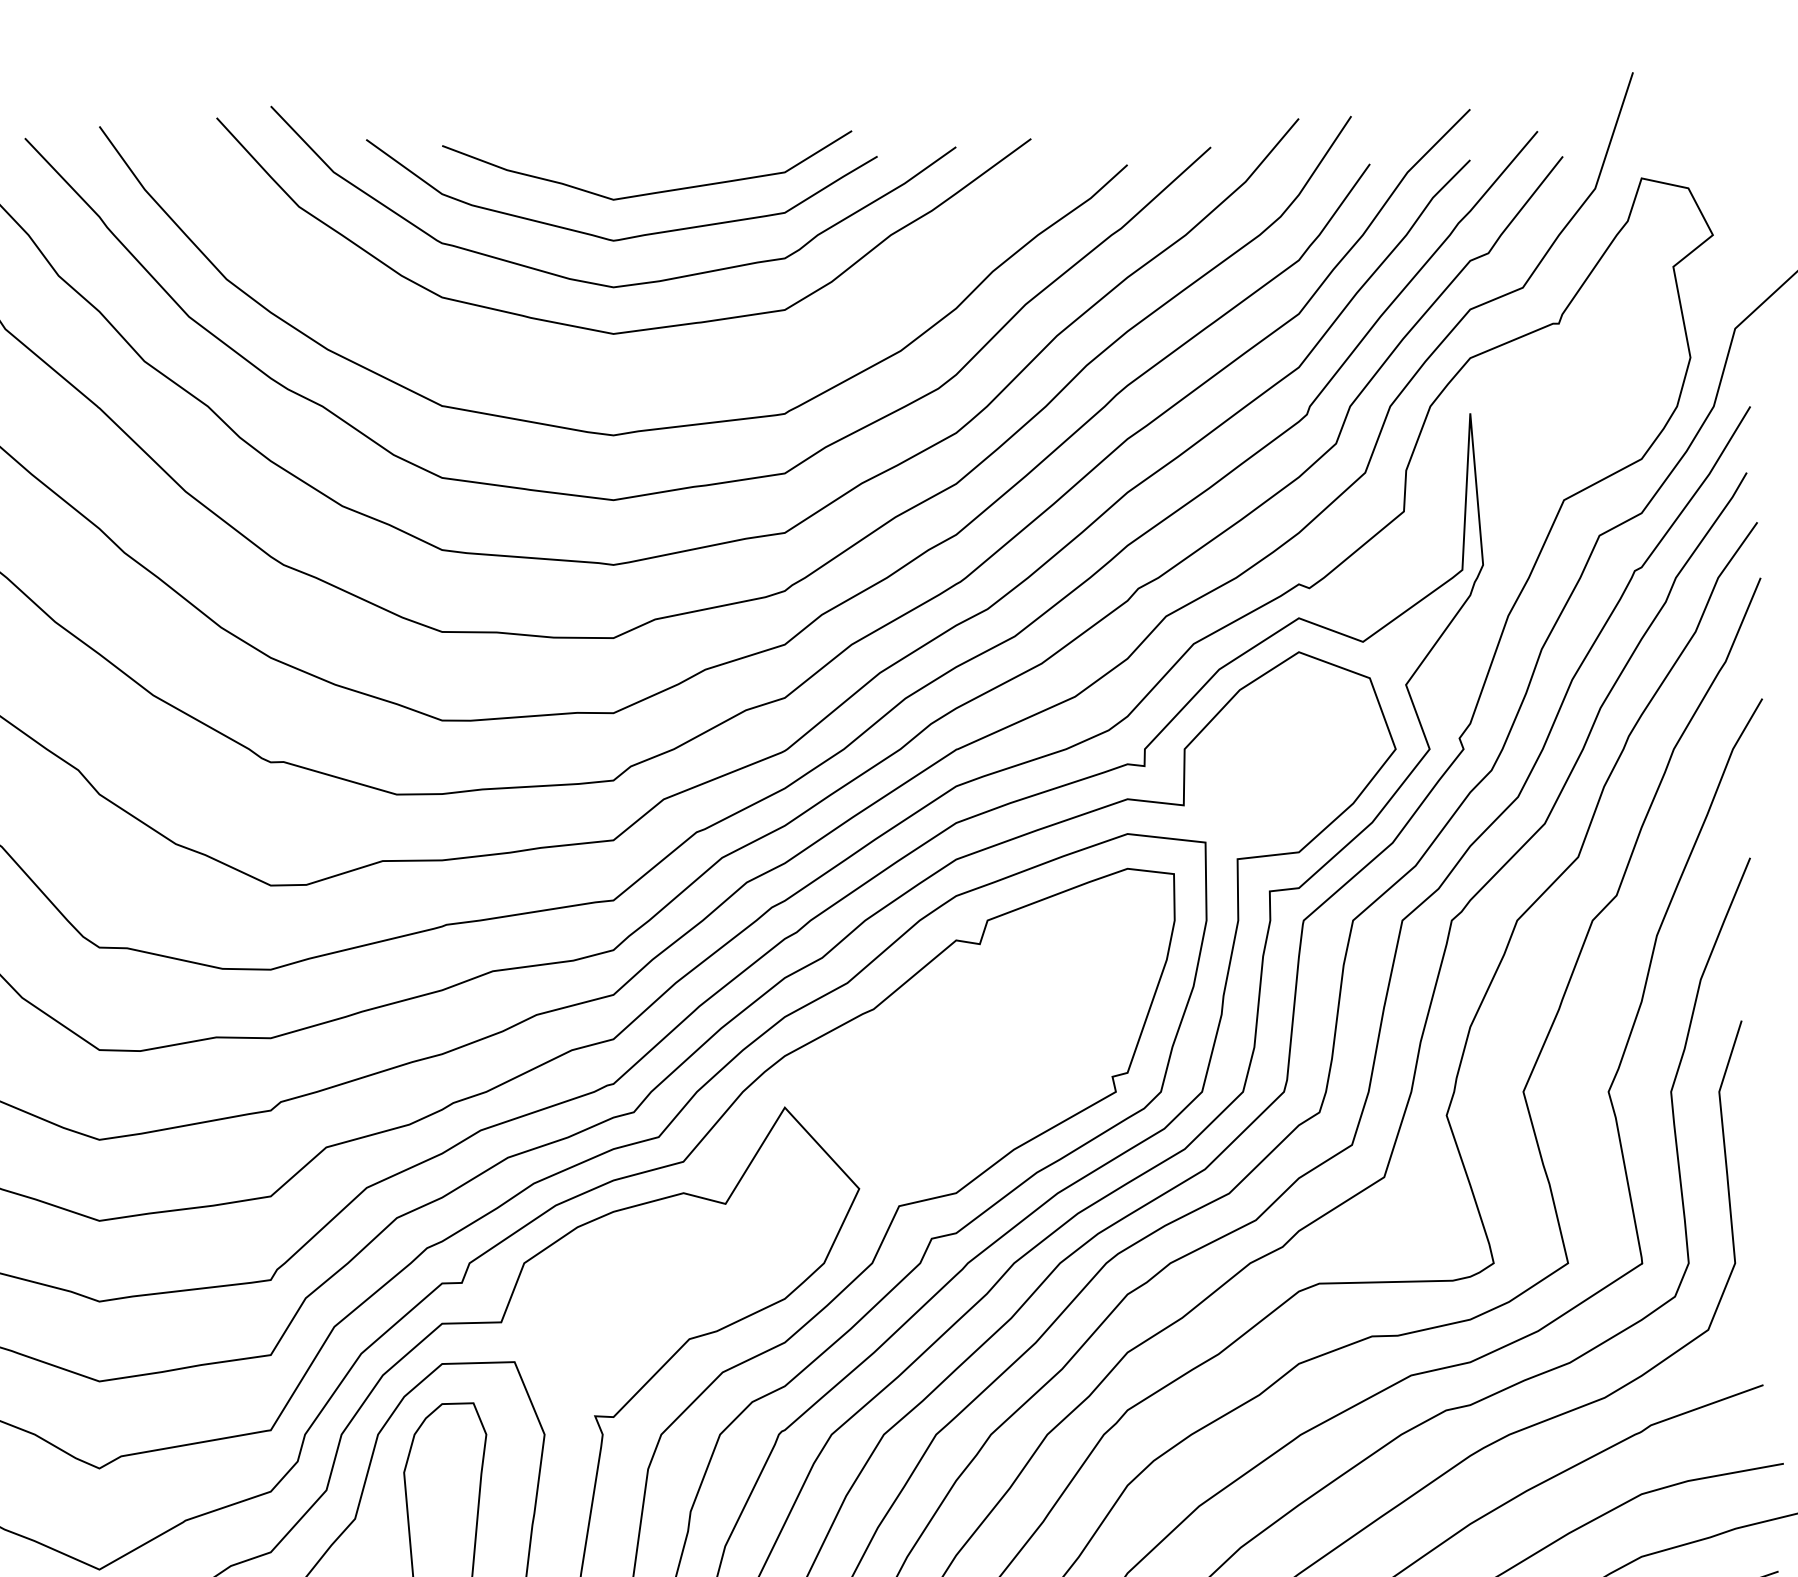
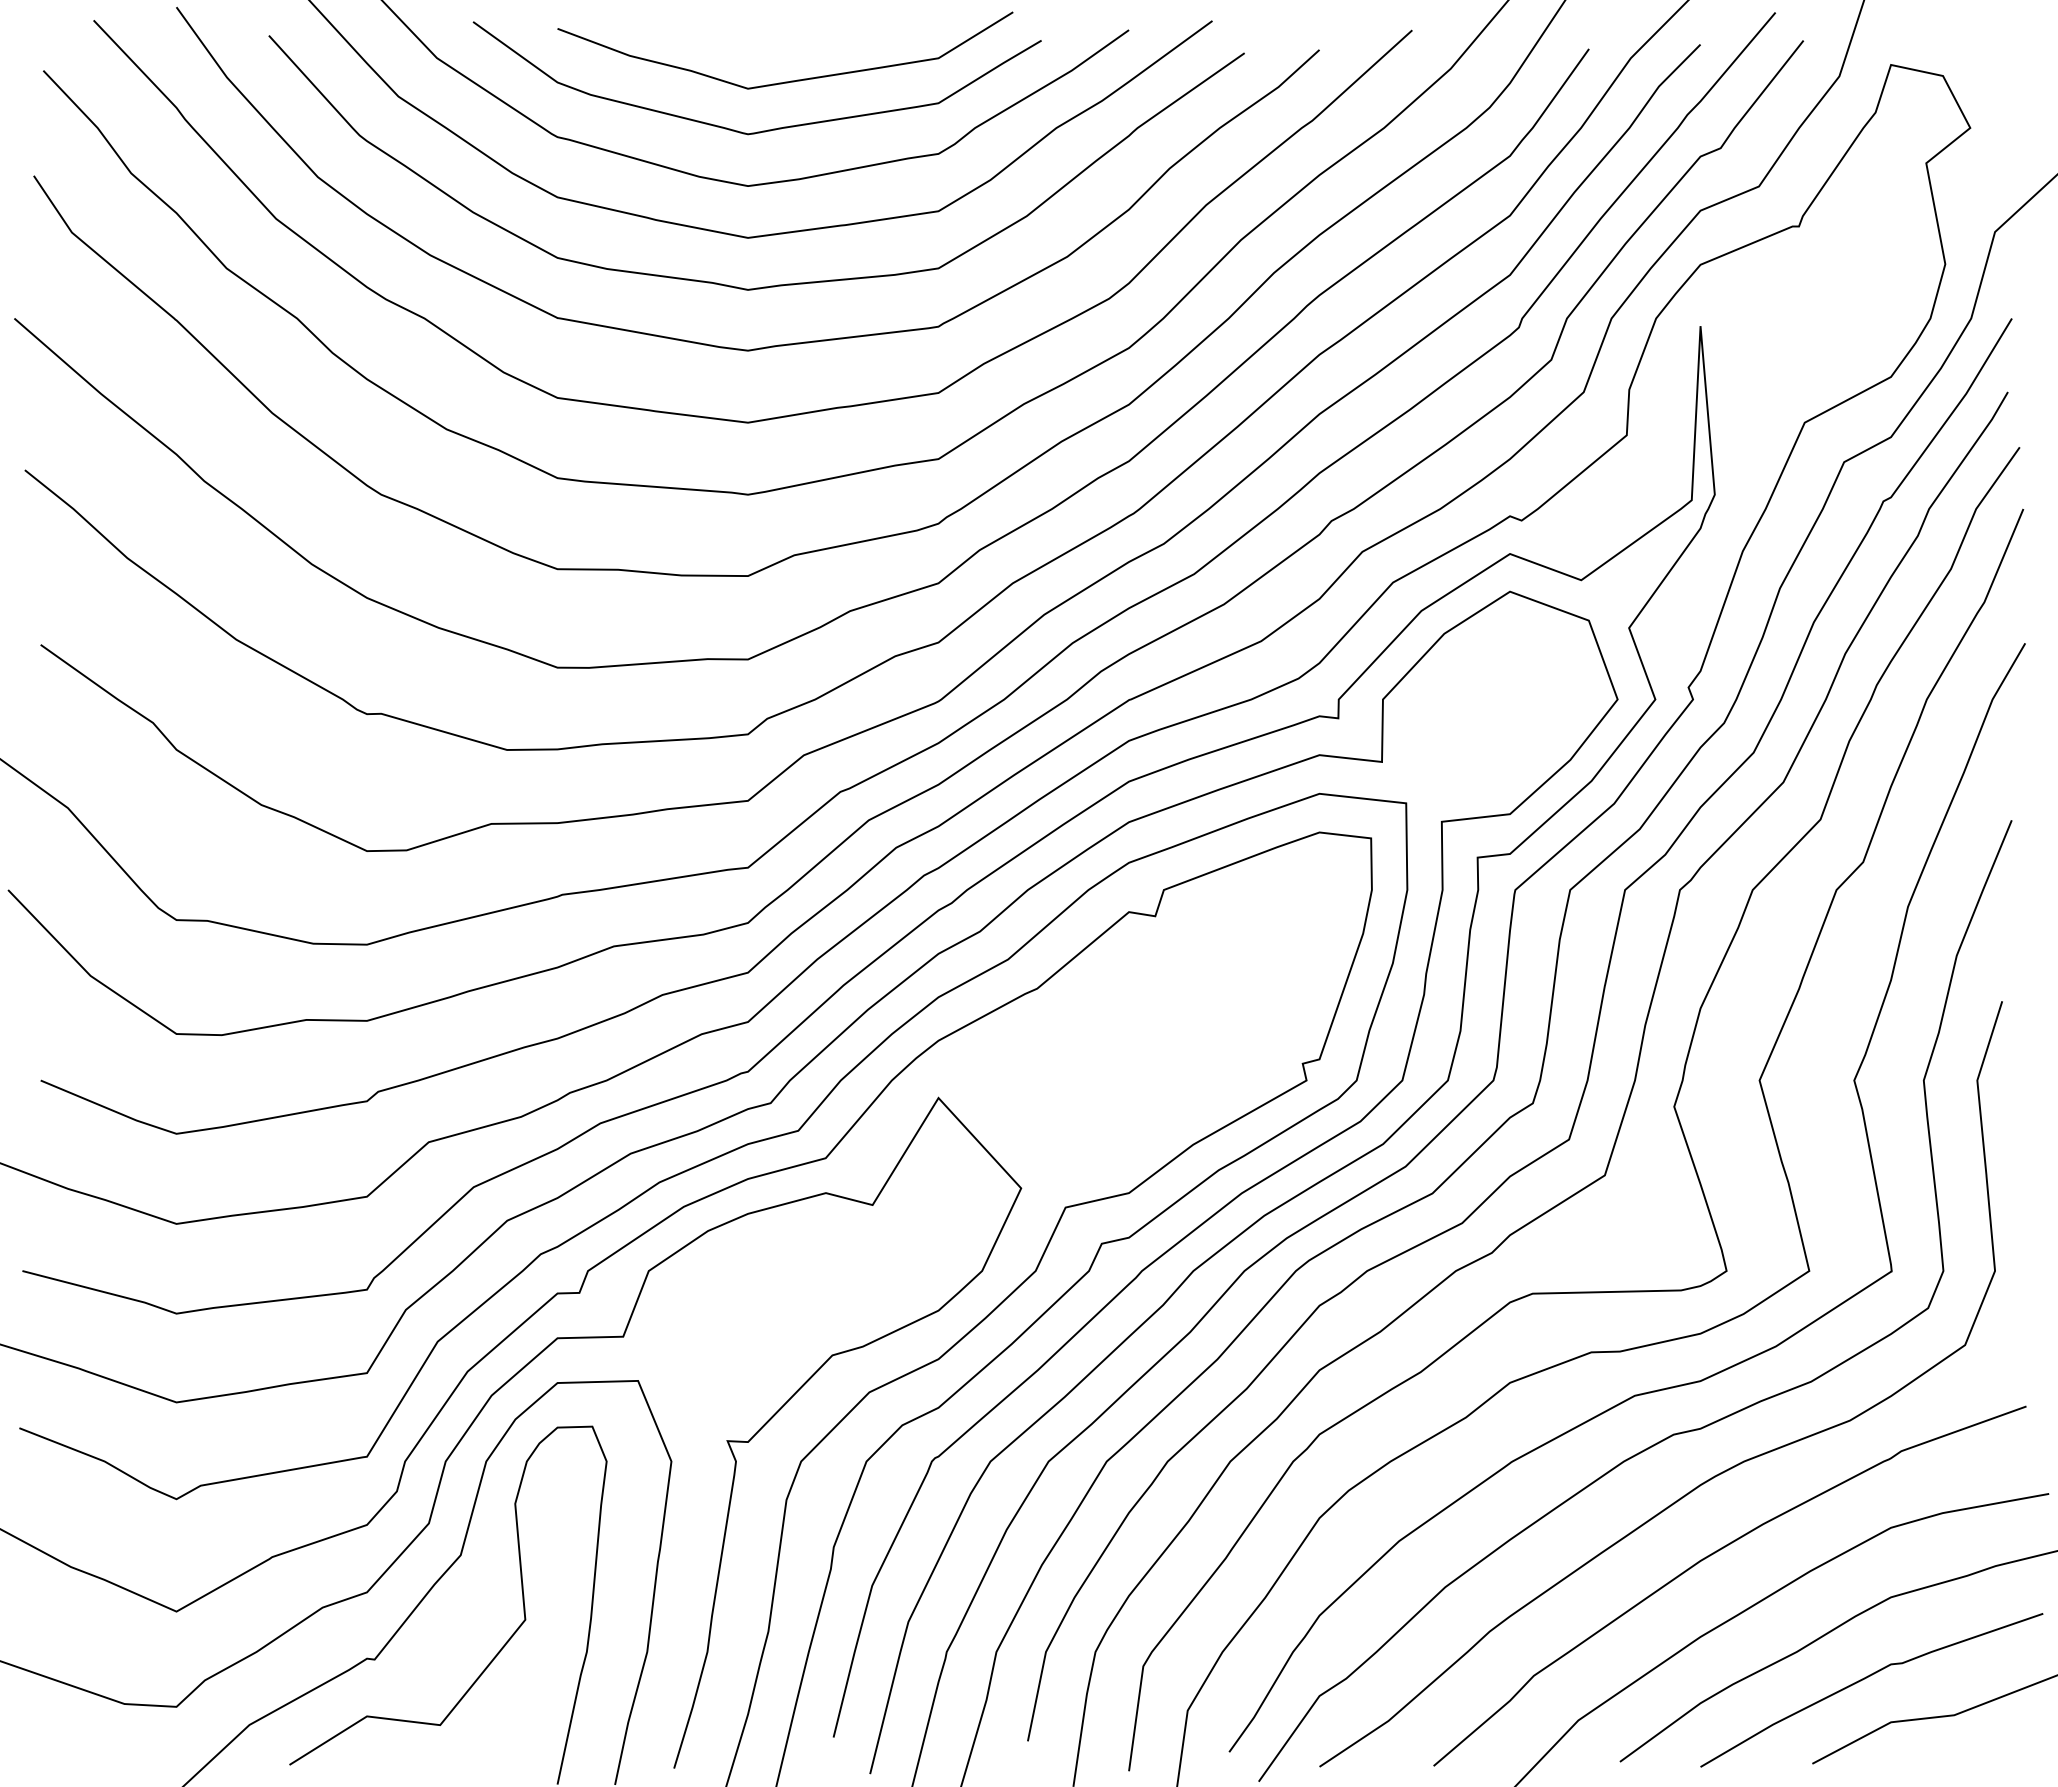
curve: (633, 376) -> (770, 285), added

